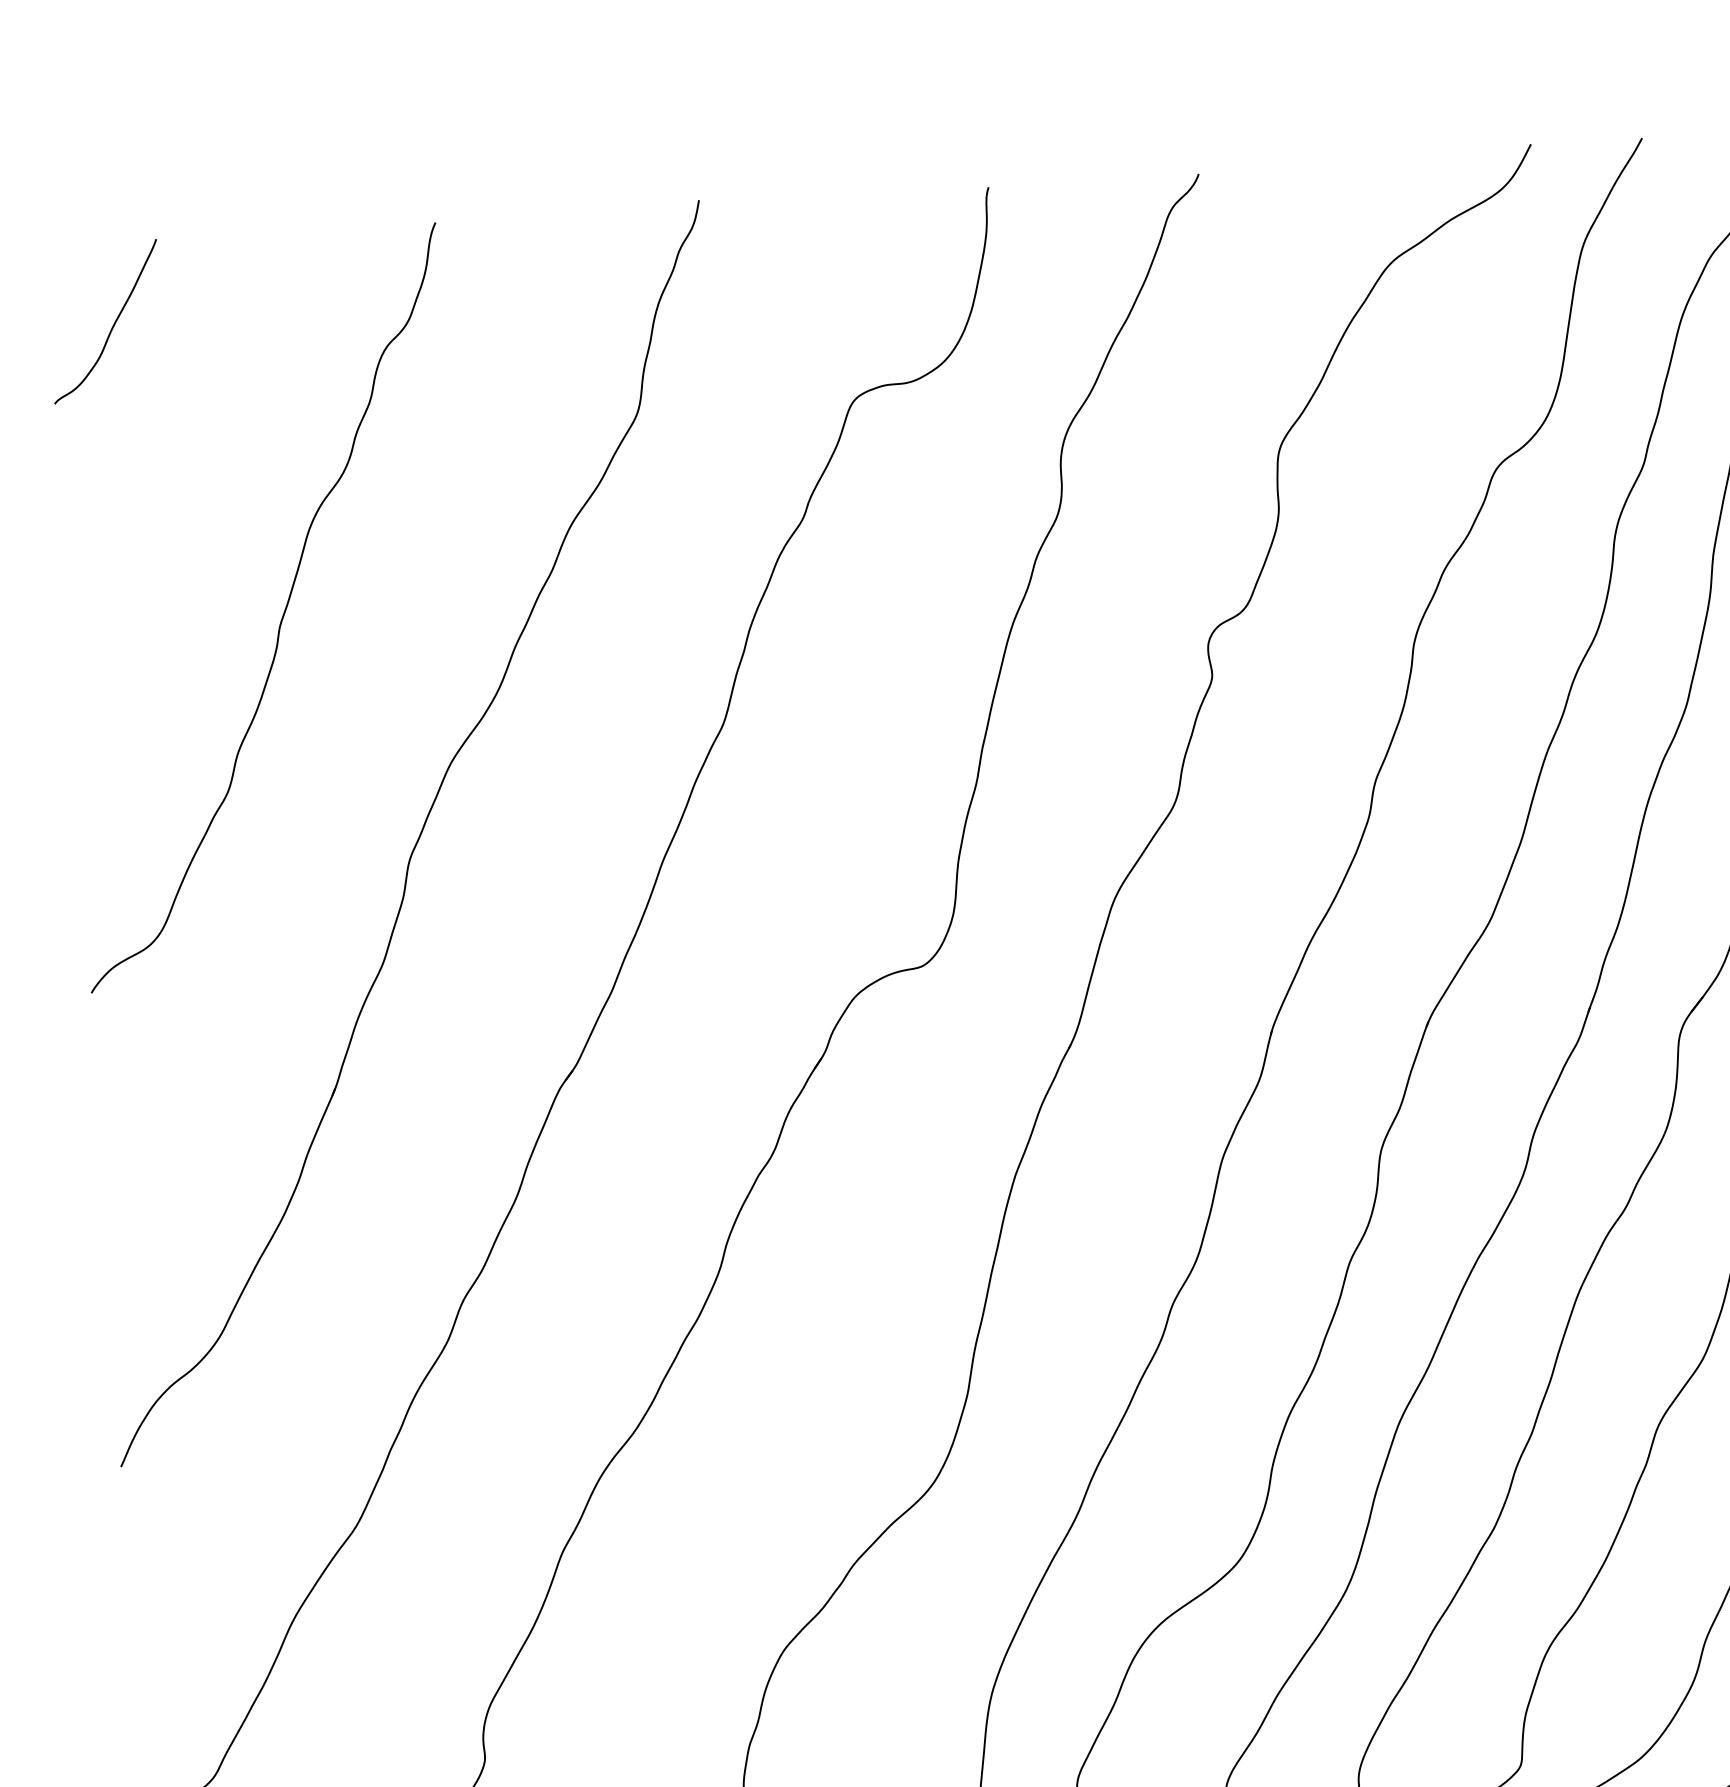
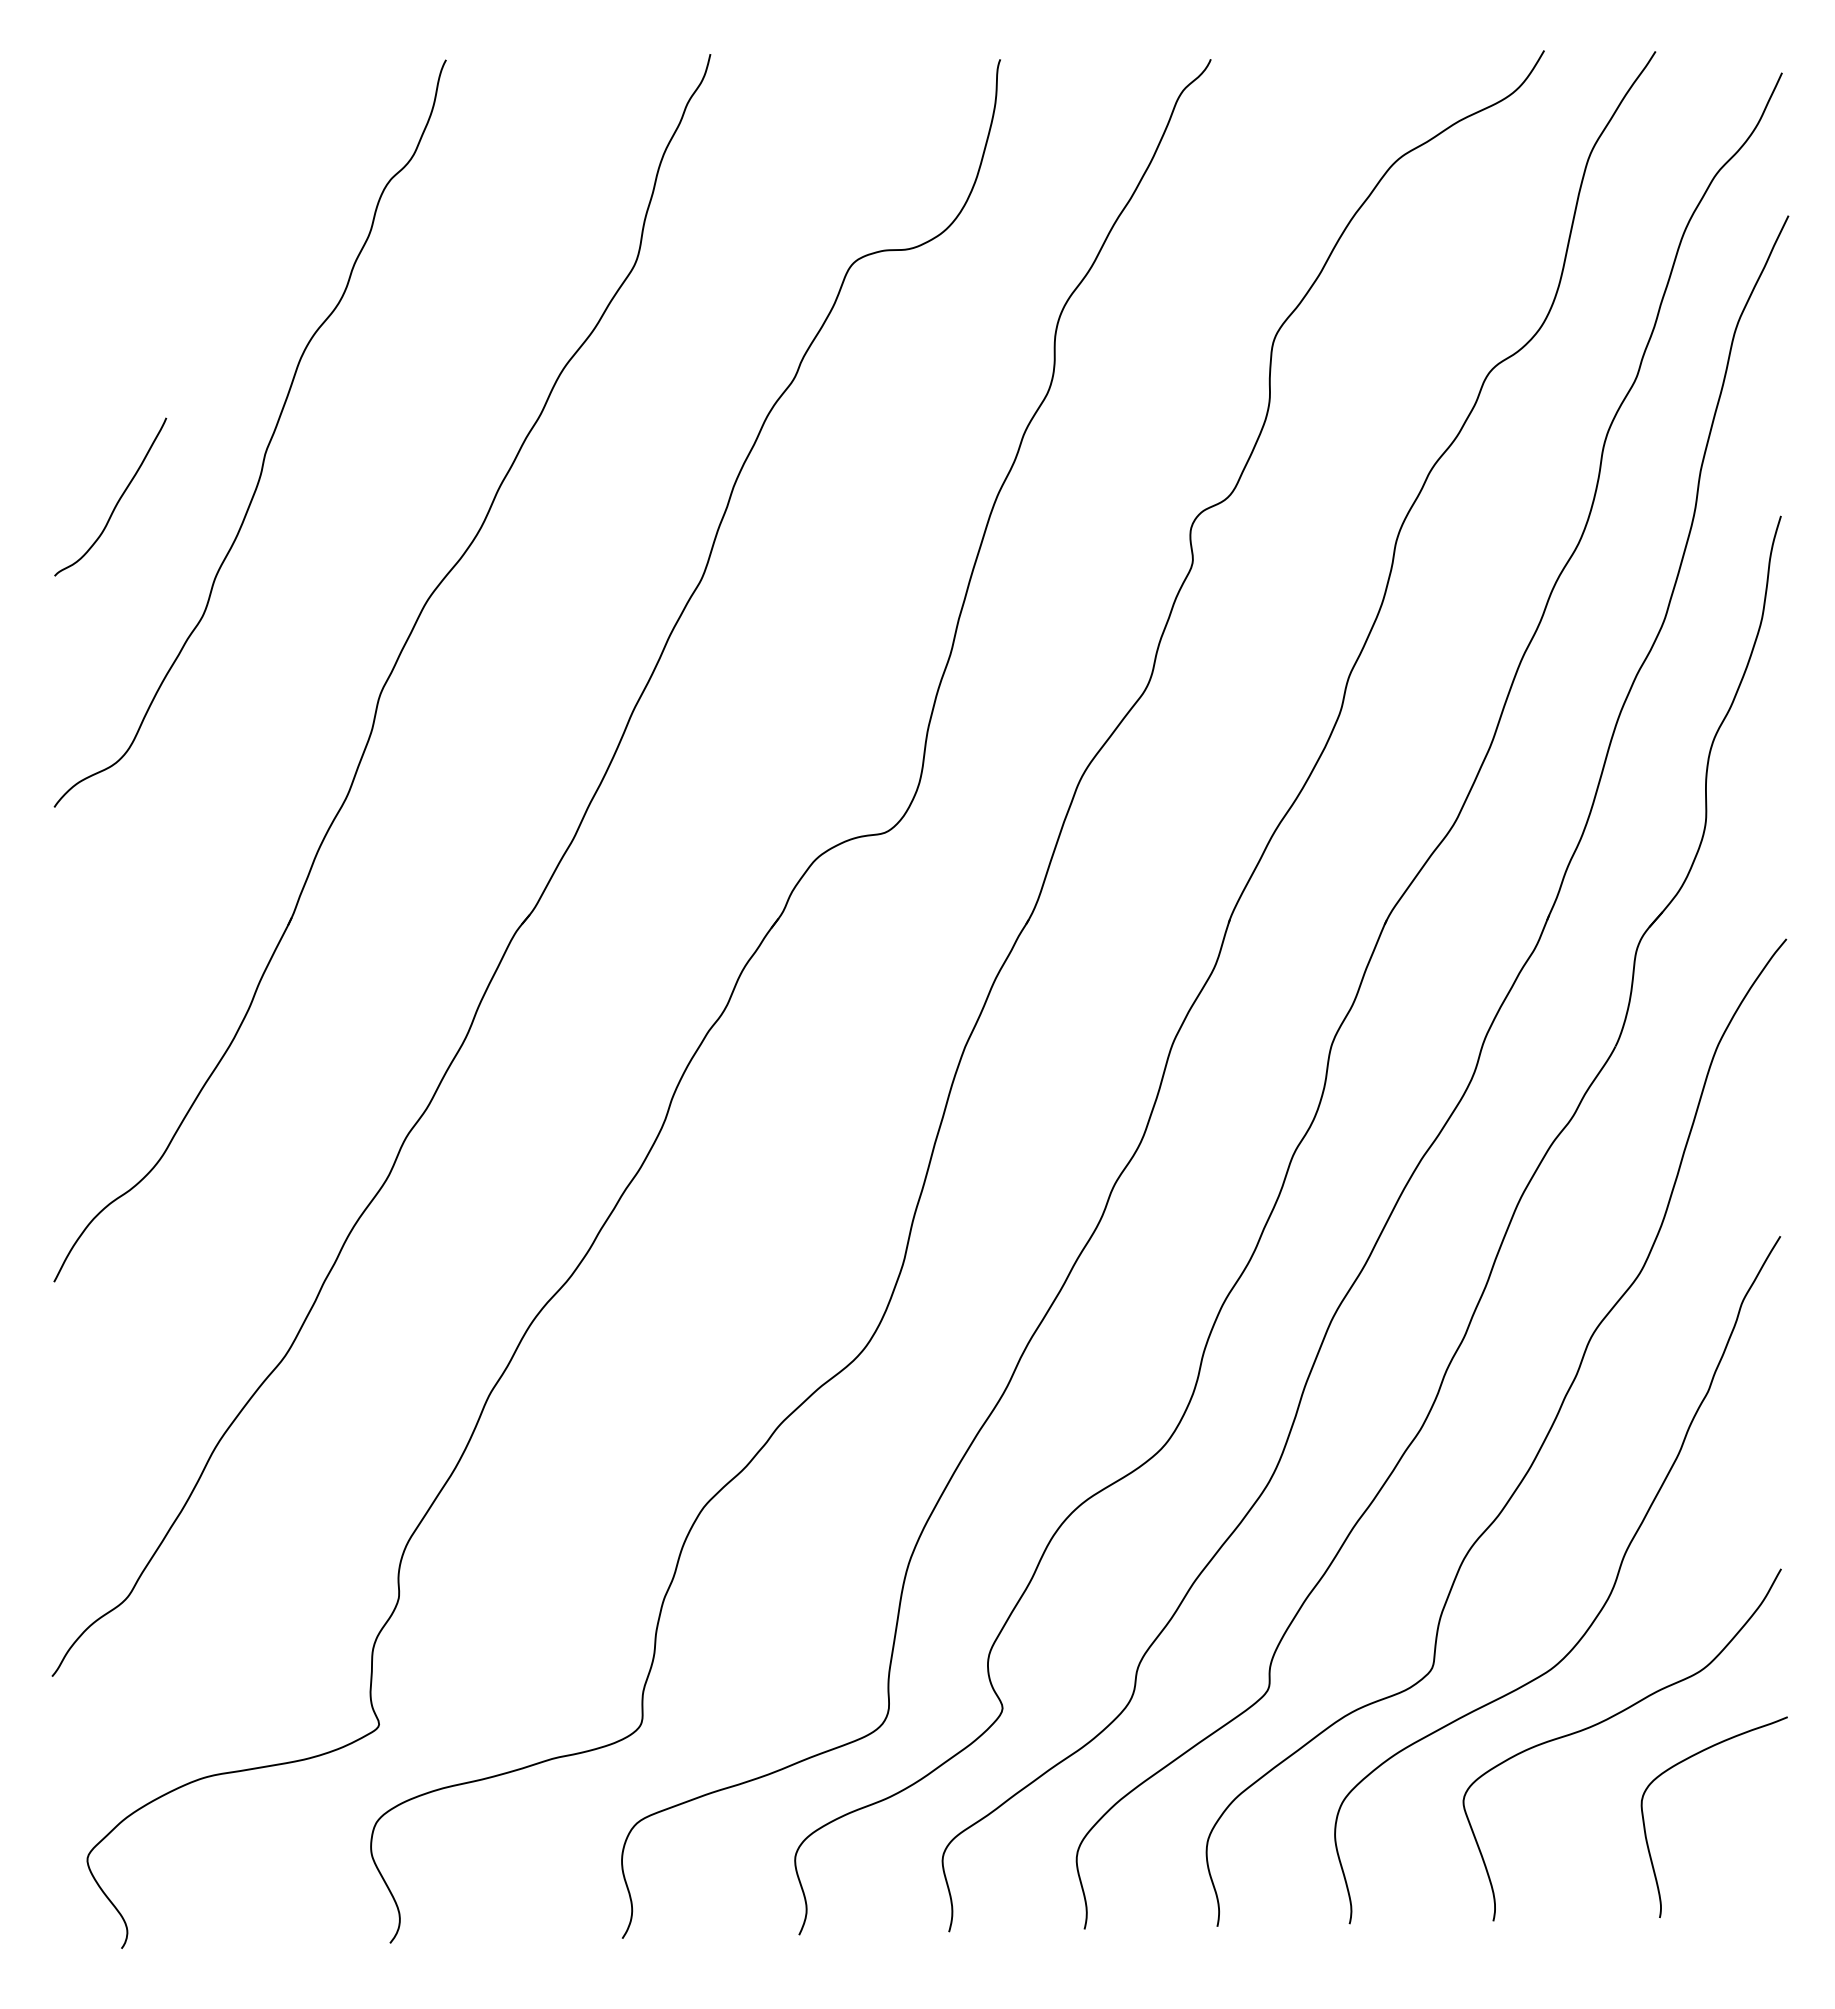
curve: (111, 326) -> (116, 502), moved

